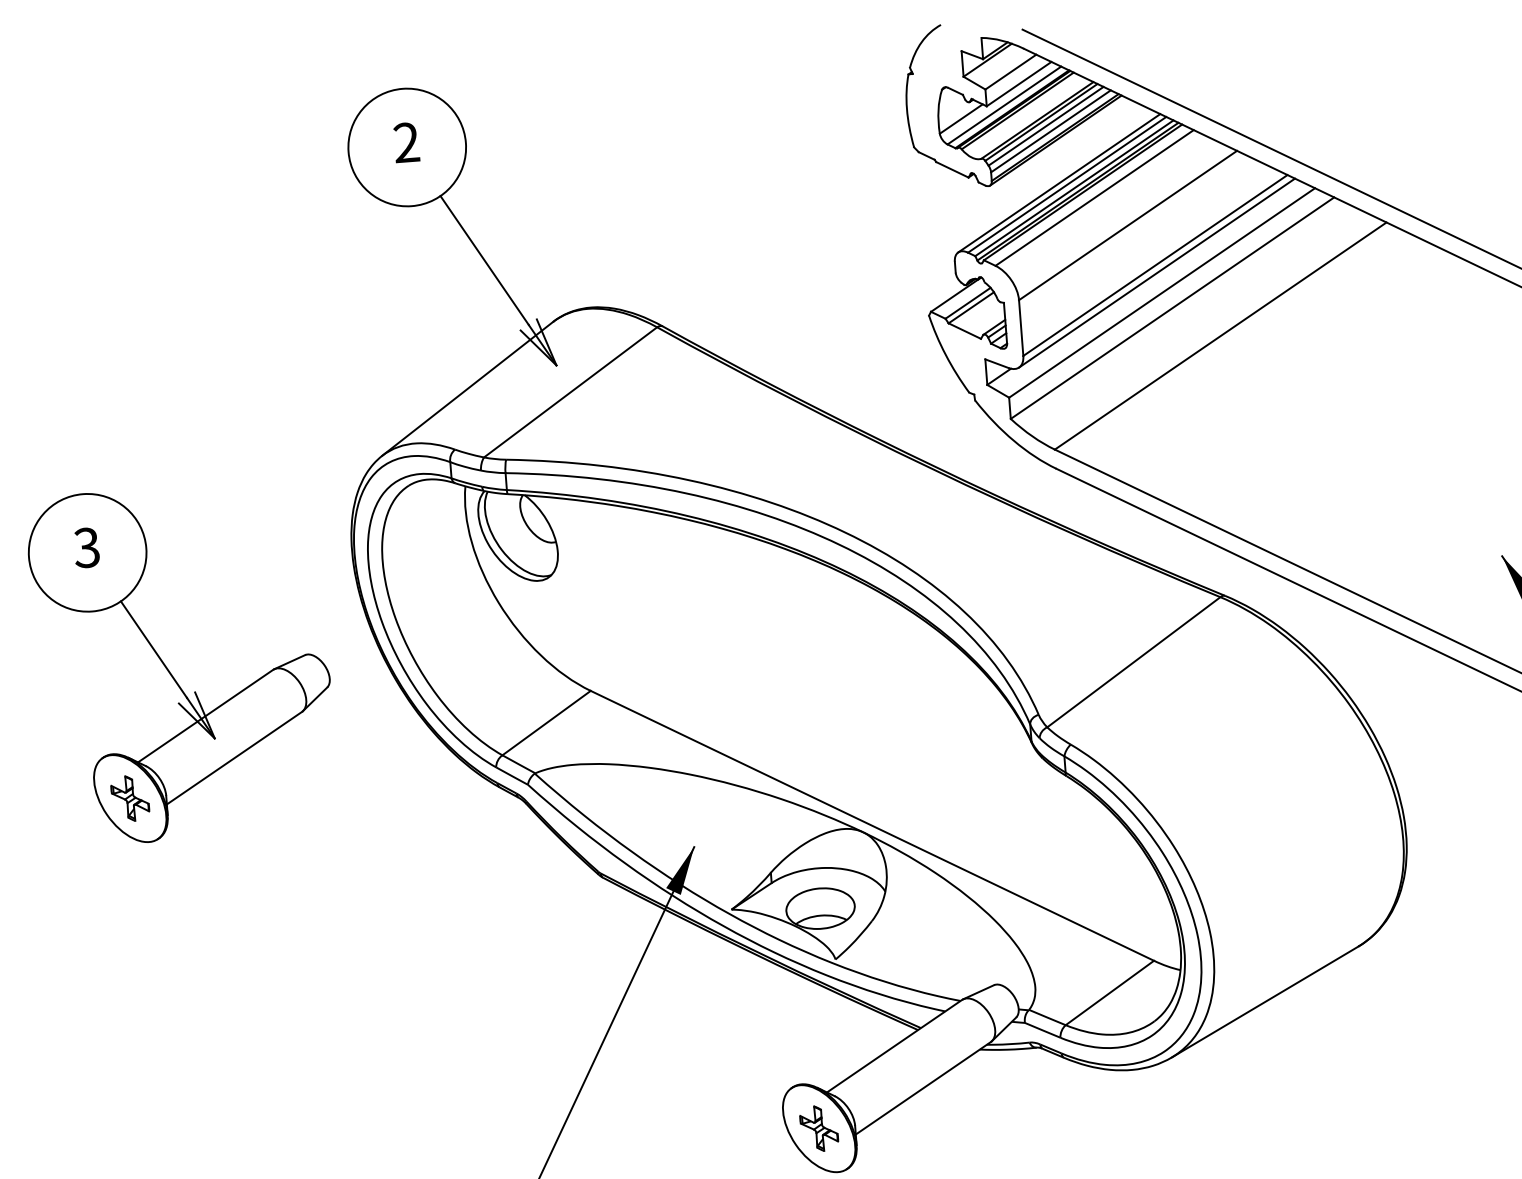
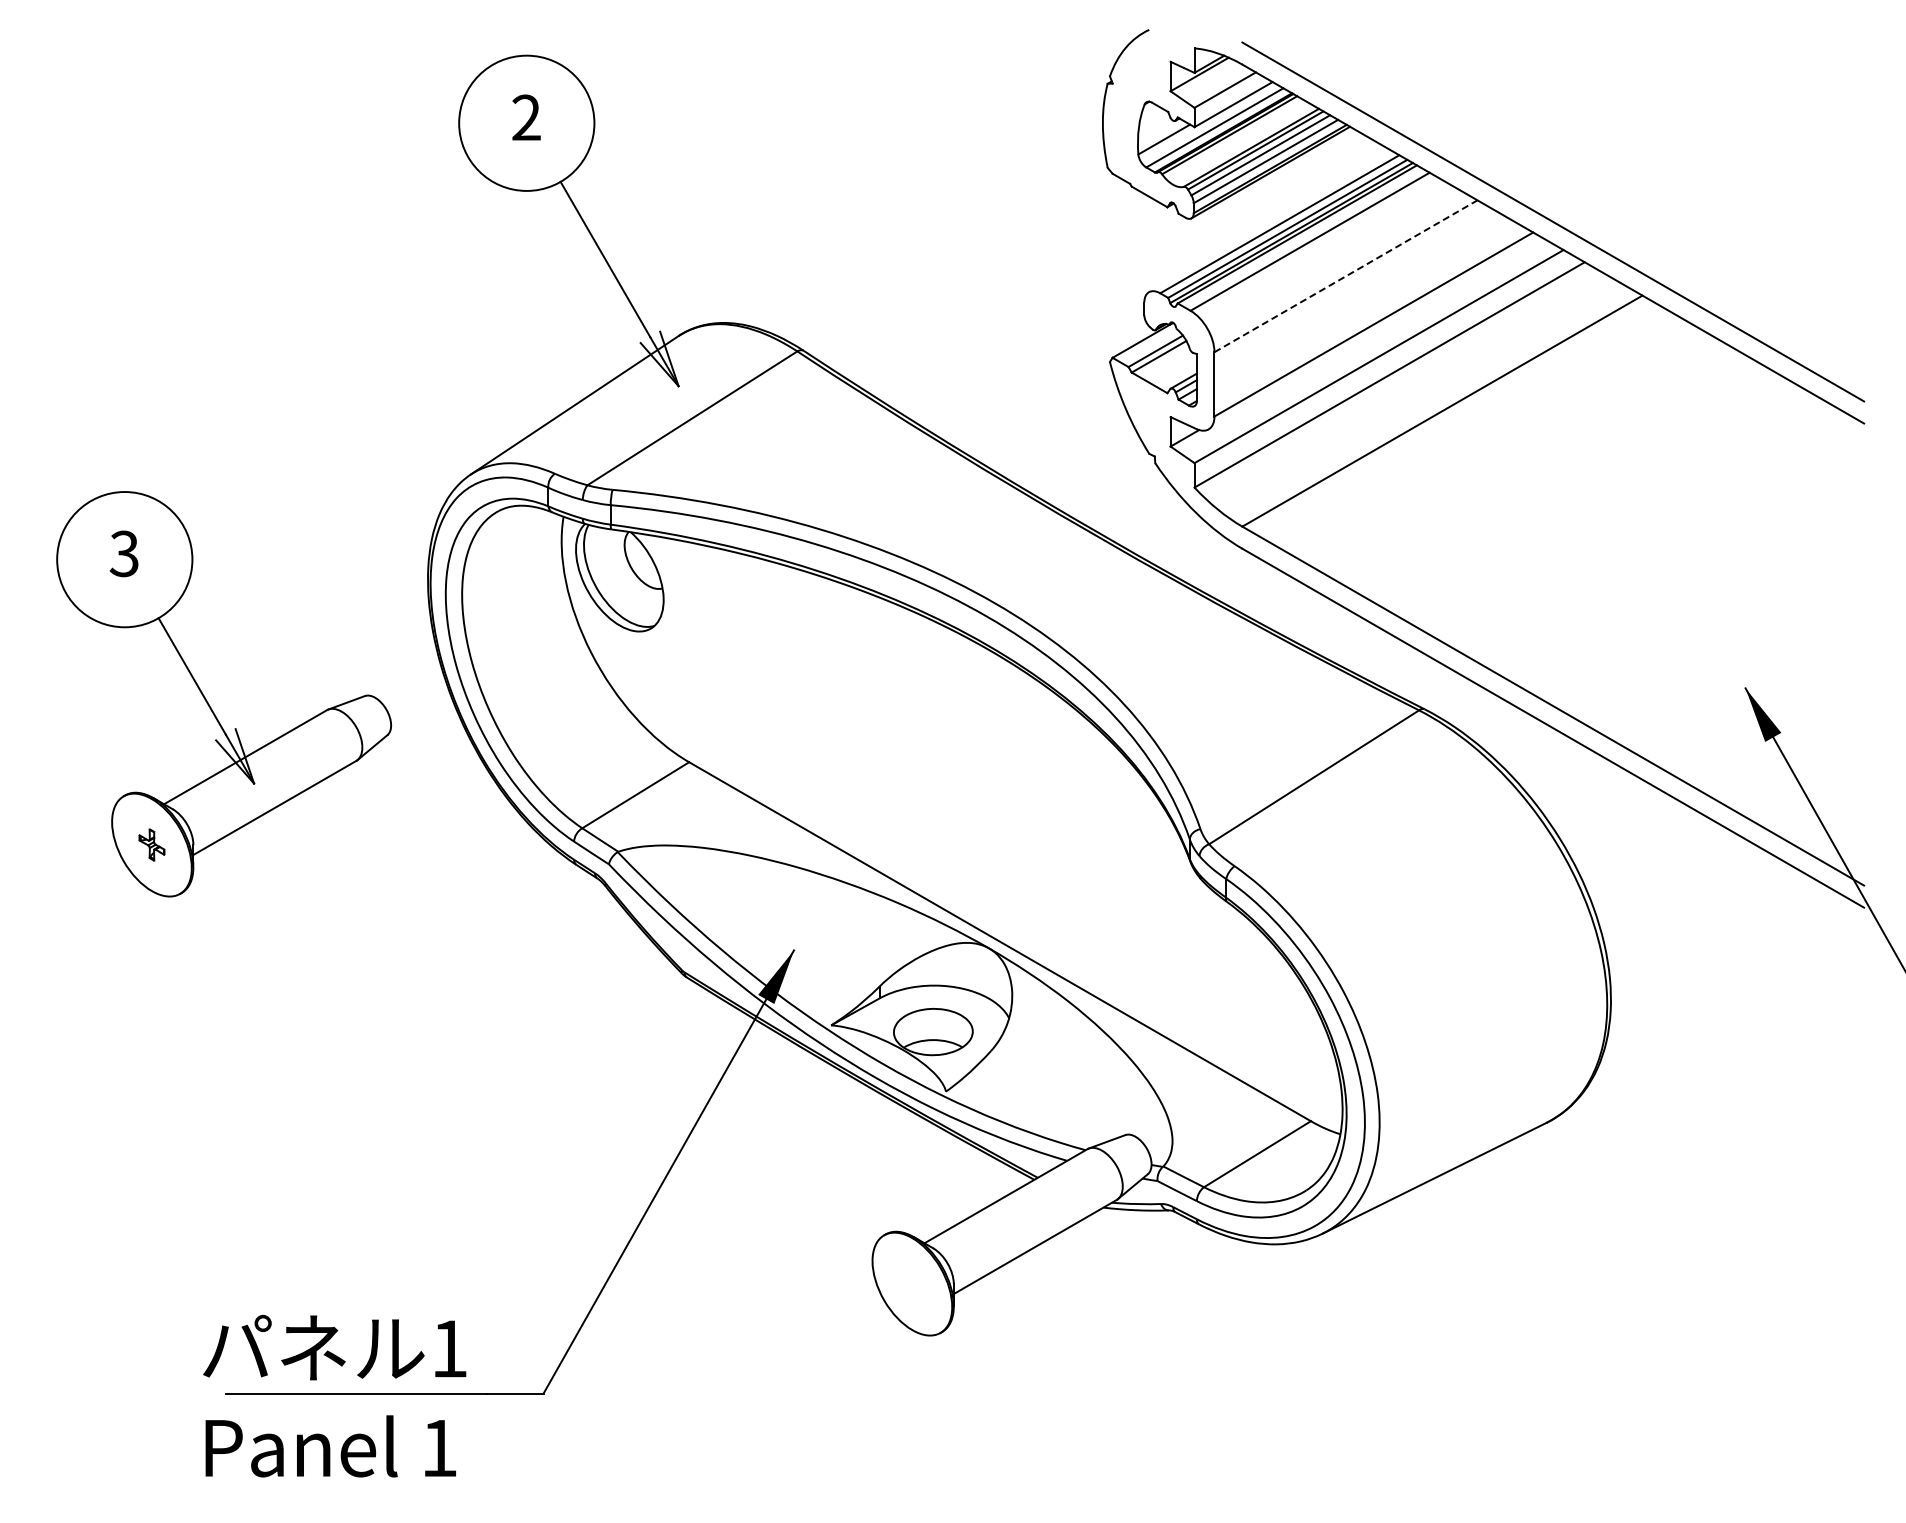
line: (1058, 183) -> (1270, 221), removed
line: (1127, 225) -> (1345, 276), solid -> dashed
line: (1156, 273) -> (1374, 333), removed
part: (129, 798) -> (151, 844), size x0.6
part: (819, 1128) -> (912, 1283), removed

